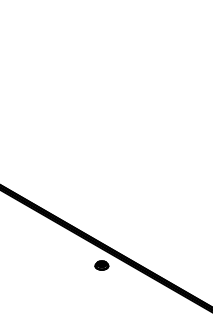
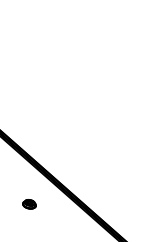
part: (101, 265) -> (29, 204), moved

